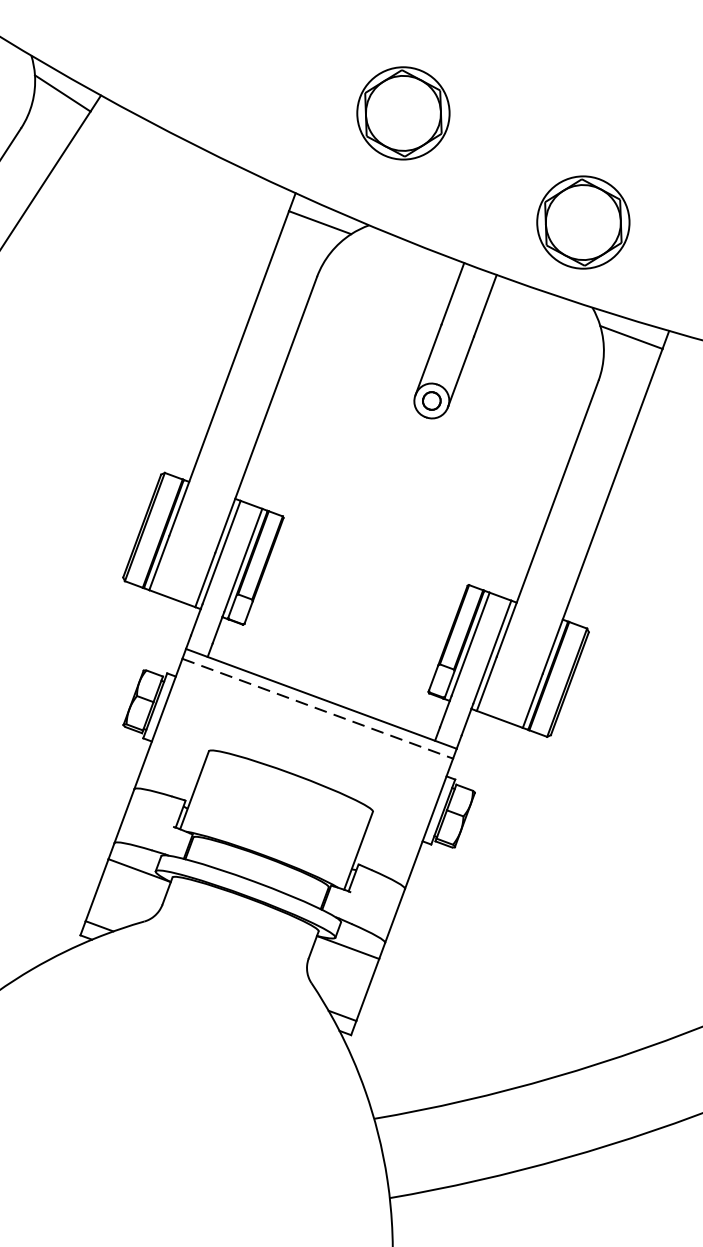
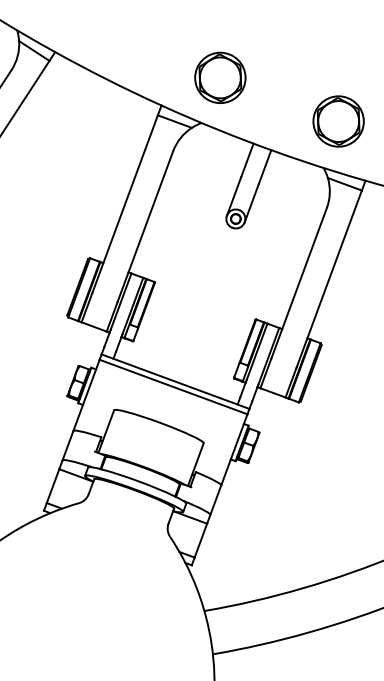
part: (403, 112) -> (220, 77), moved
part: (583, 222) -> (338, 121), moved
line: (317, 709) -> (173, 387), dashed -> solid

